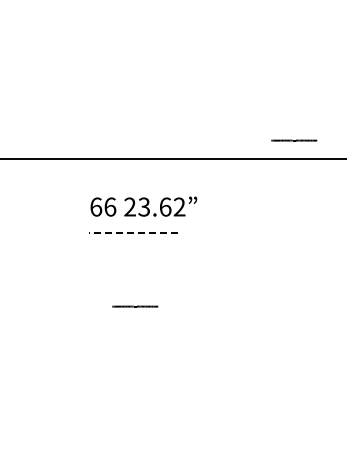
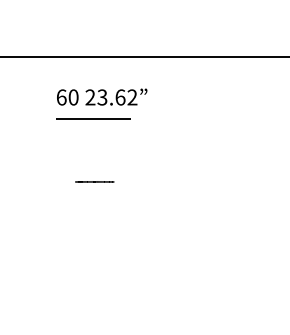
line: (294, 140) -> (229, 40), removed
text: (110, 206) -> (73, 96), 66 -> 60
line: (133, 232) -> (93, 119), dashed -> solid

